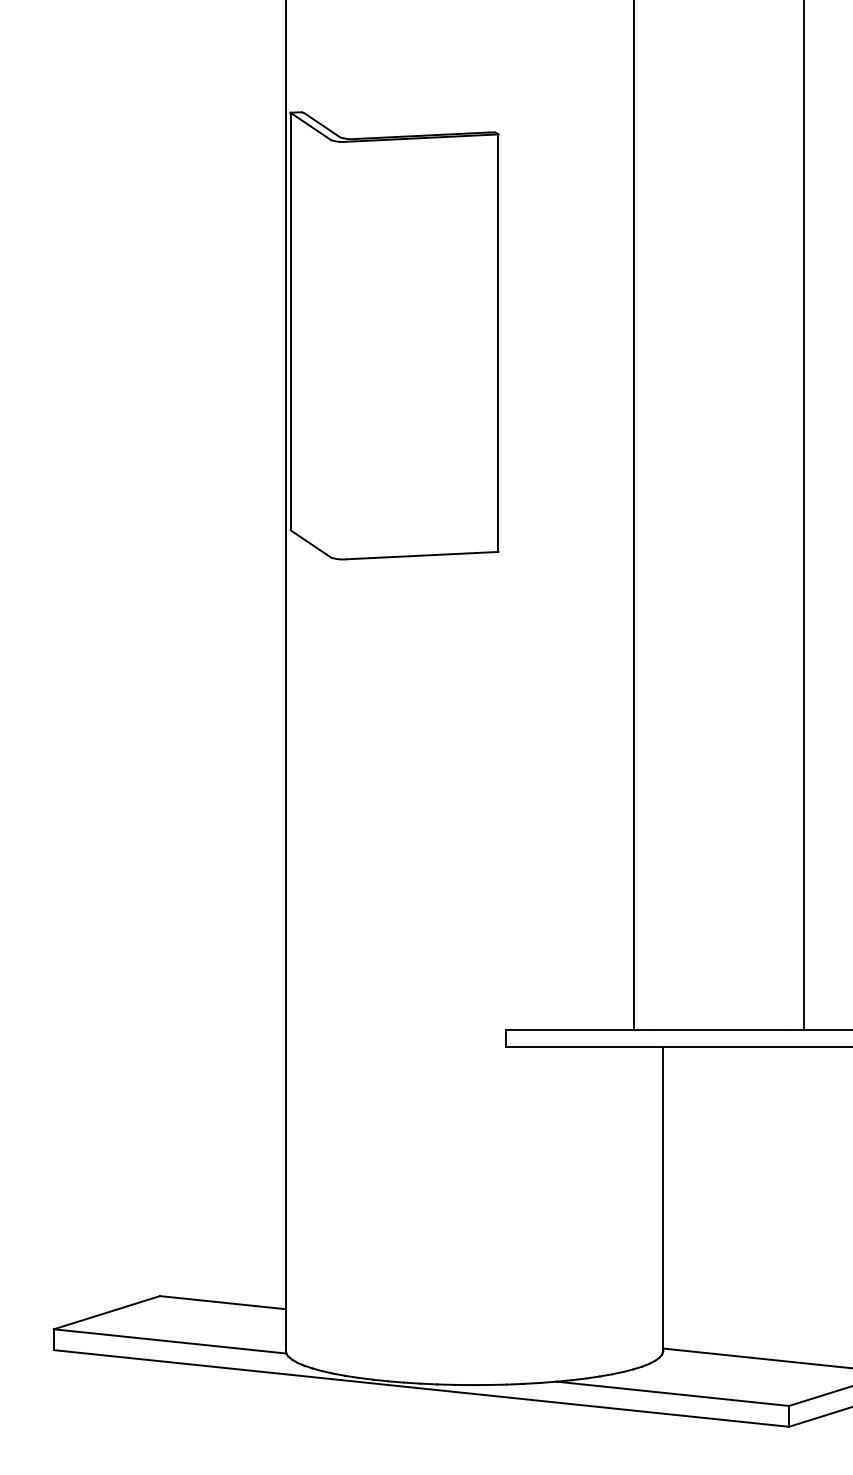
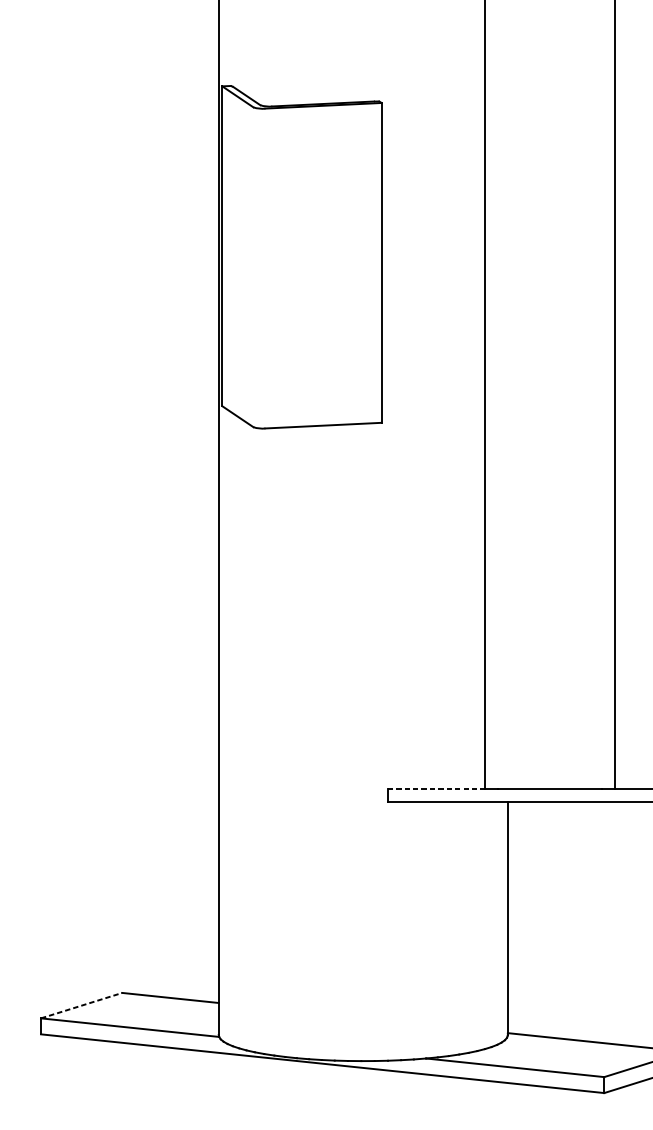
line: (570, 1029) -> (436, 788), solid -> dashed
line: (106, 1312) -> (81, 1005), solid -> dashed

